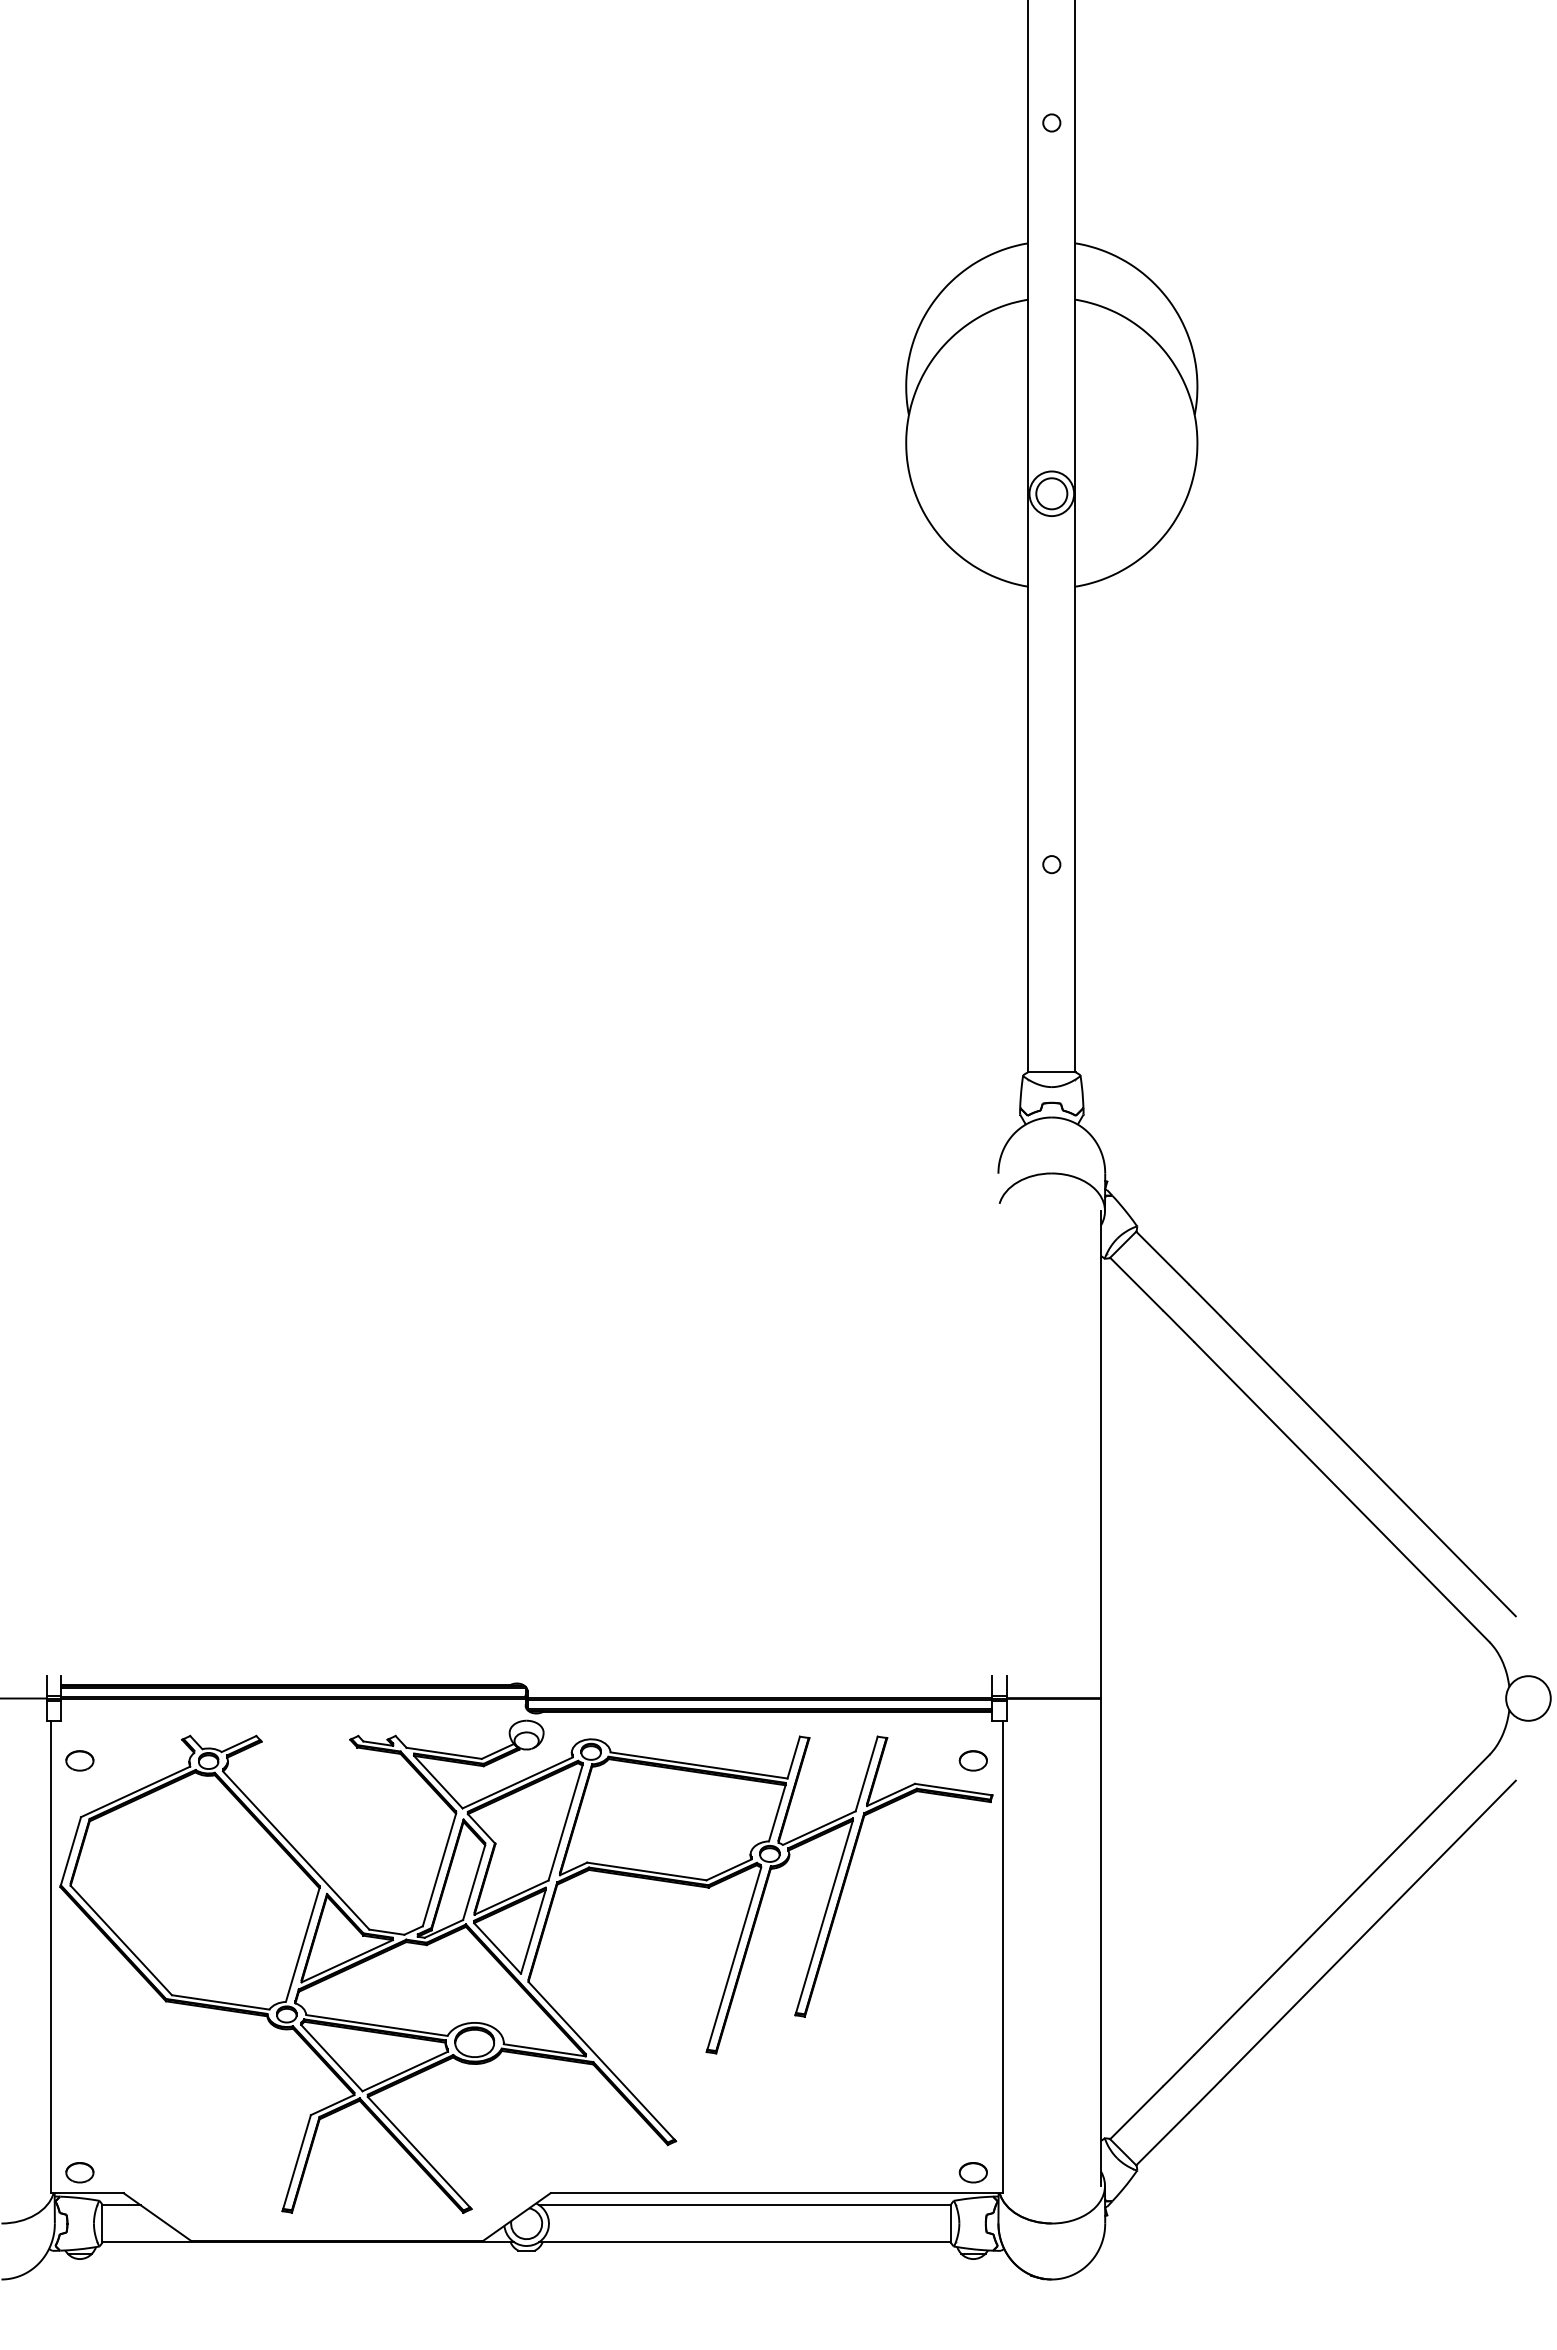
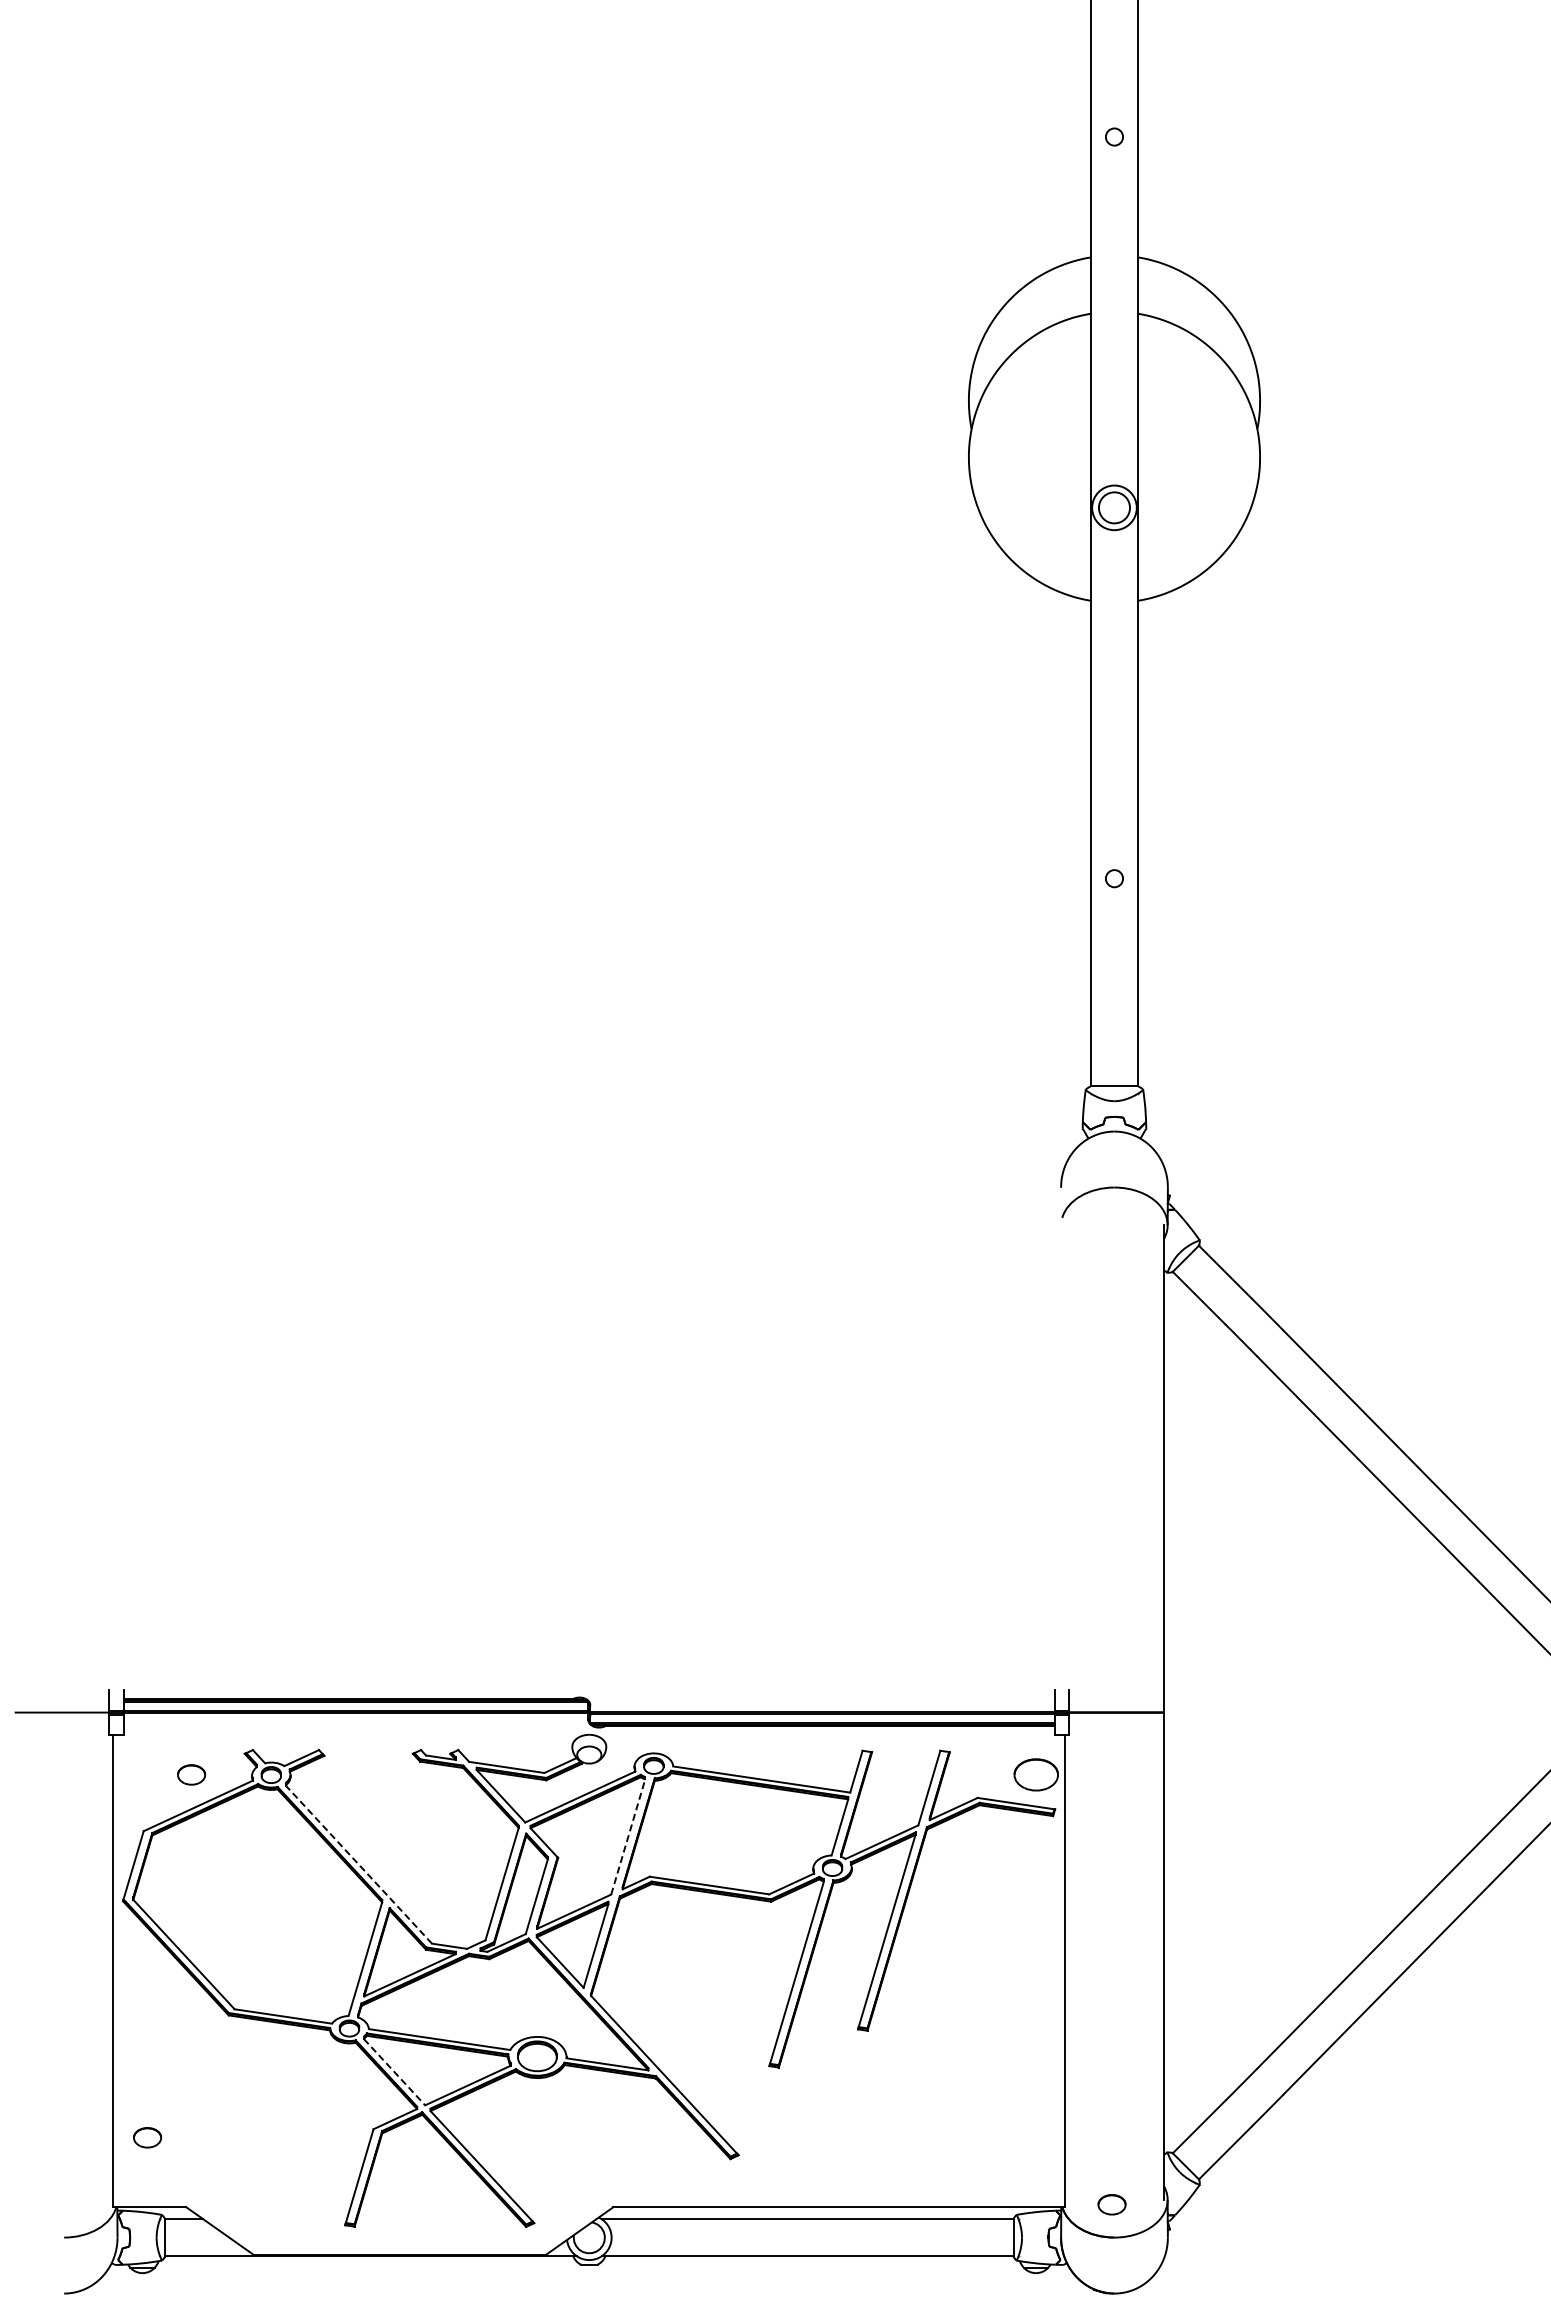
part: (79, 1760) -> (191, 1774), moved
part: (972, 1760) -> (1035, 1774), size x1.6
line: (565, 1822) -> (628, 1836), solid -> dashed
line: (296, 1850) -> (359, 1864), solid -> dashed
line: (332, 2058) -> (395, 2072), solid -> dashed
part: (79, 2172) -> (147, 2137), moved
part: (972, 2172) -> (1111, 2204), moved

